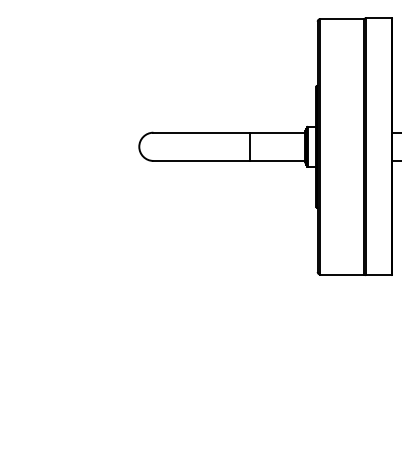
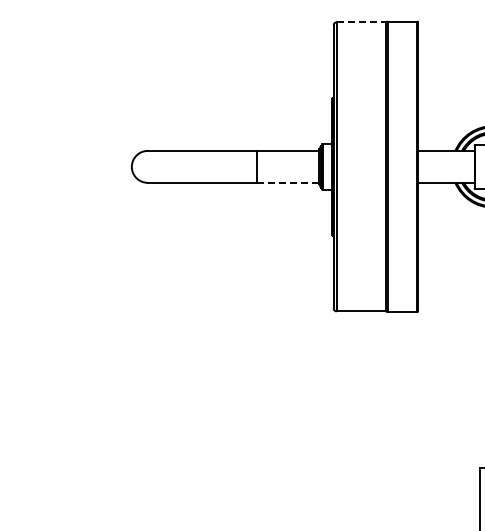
line: (342, 19) -> (361, 22), solid -> dashed
line: (277, 160) -> (288, 182), solid -> dashed

